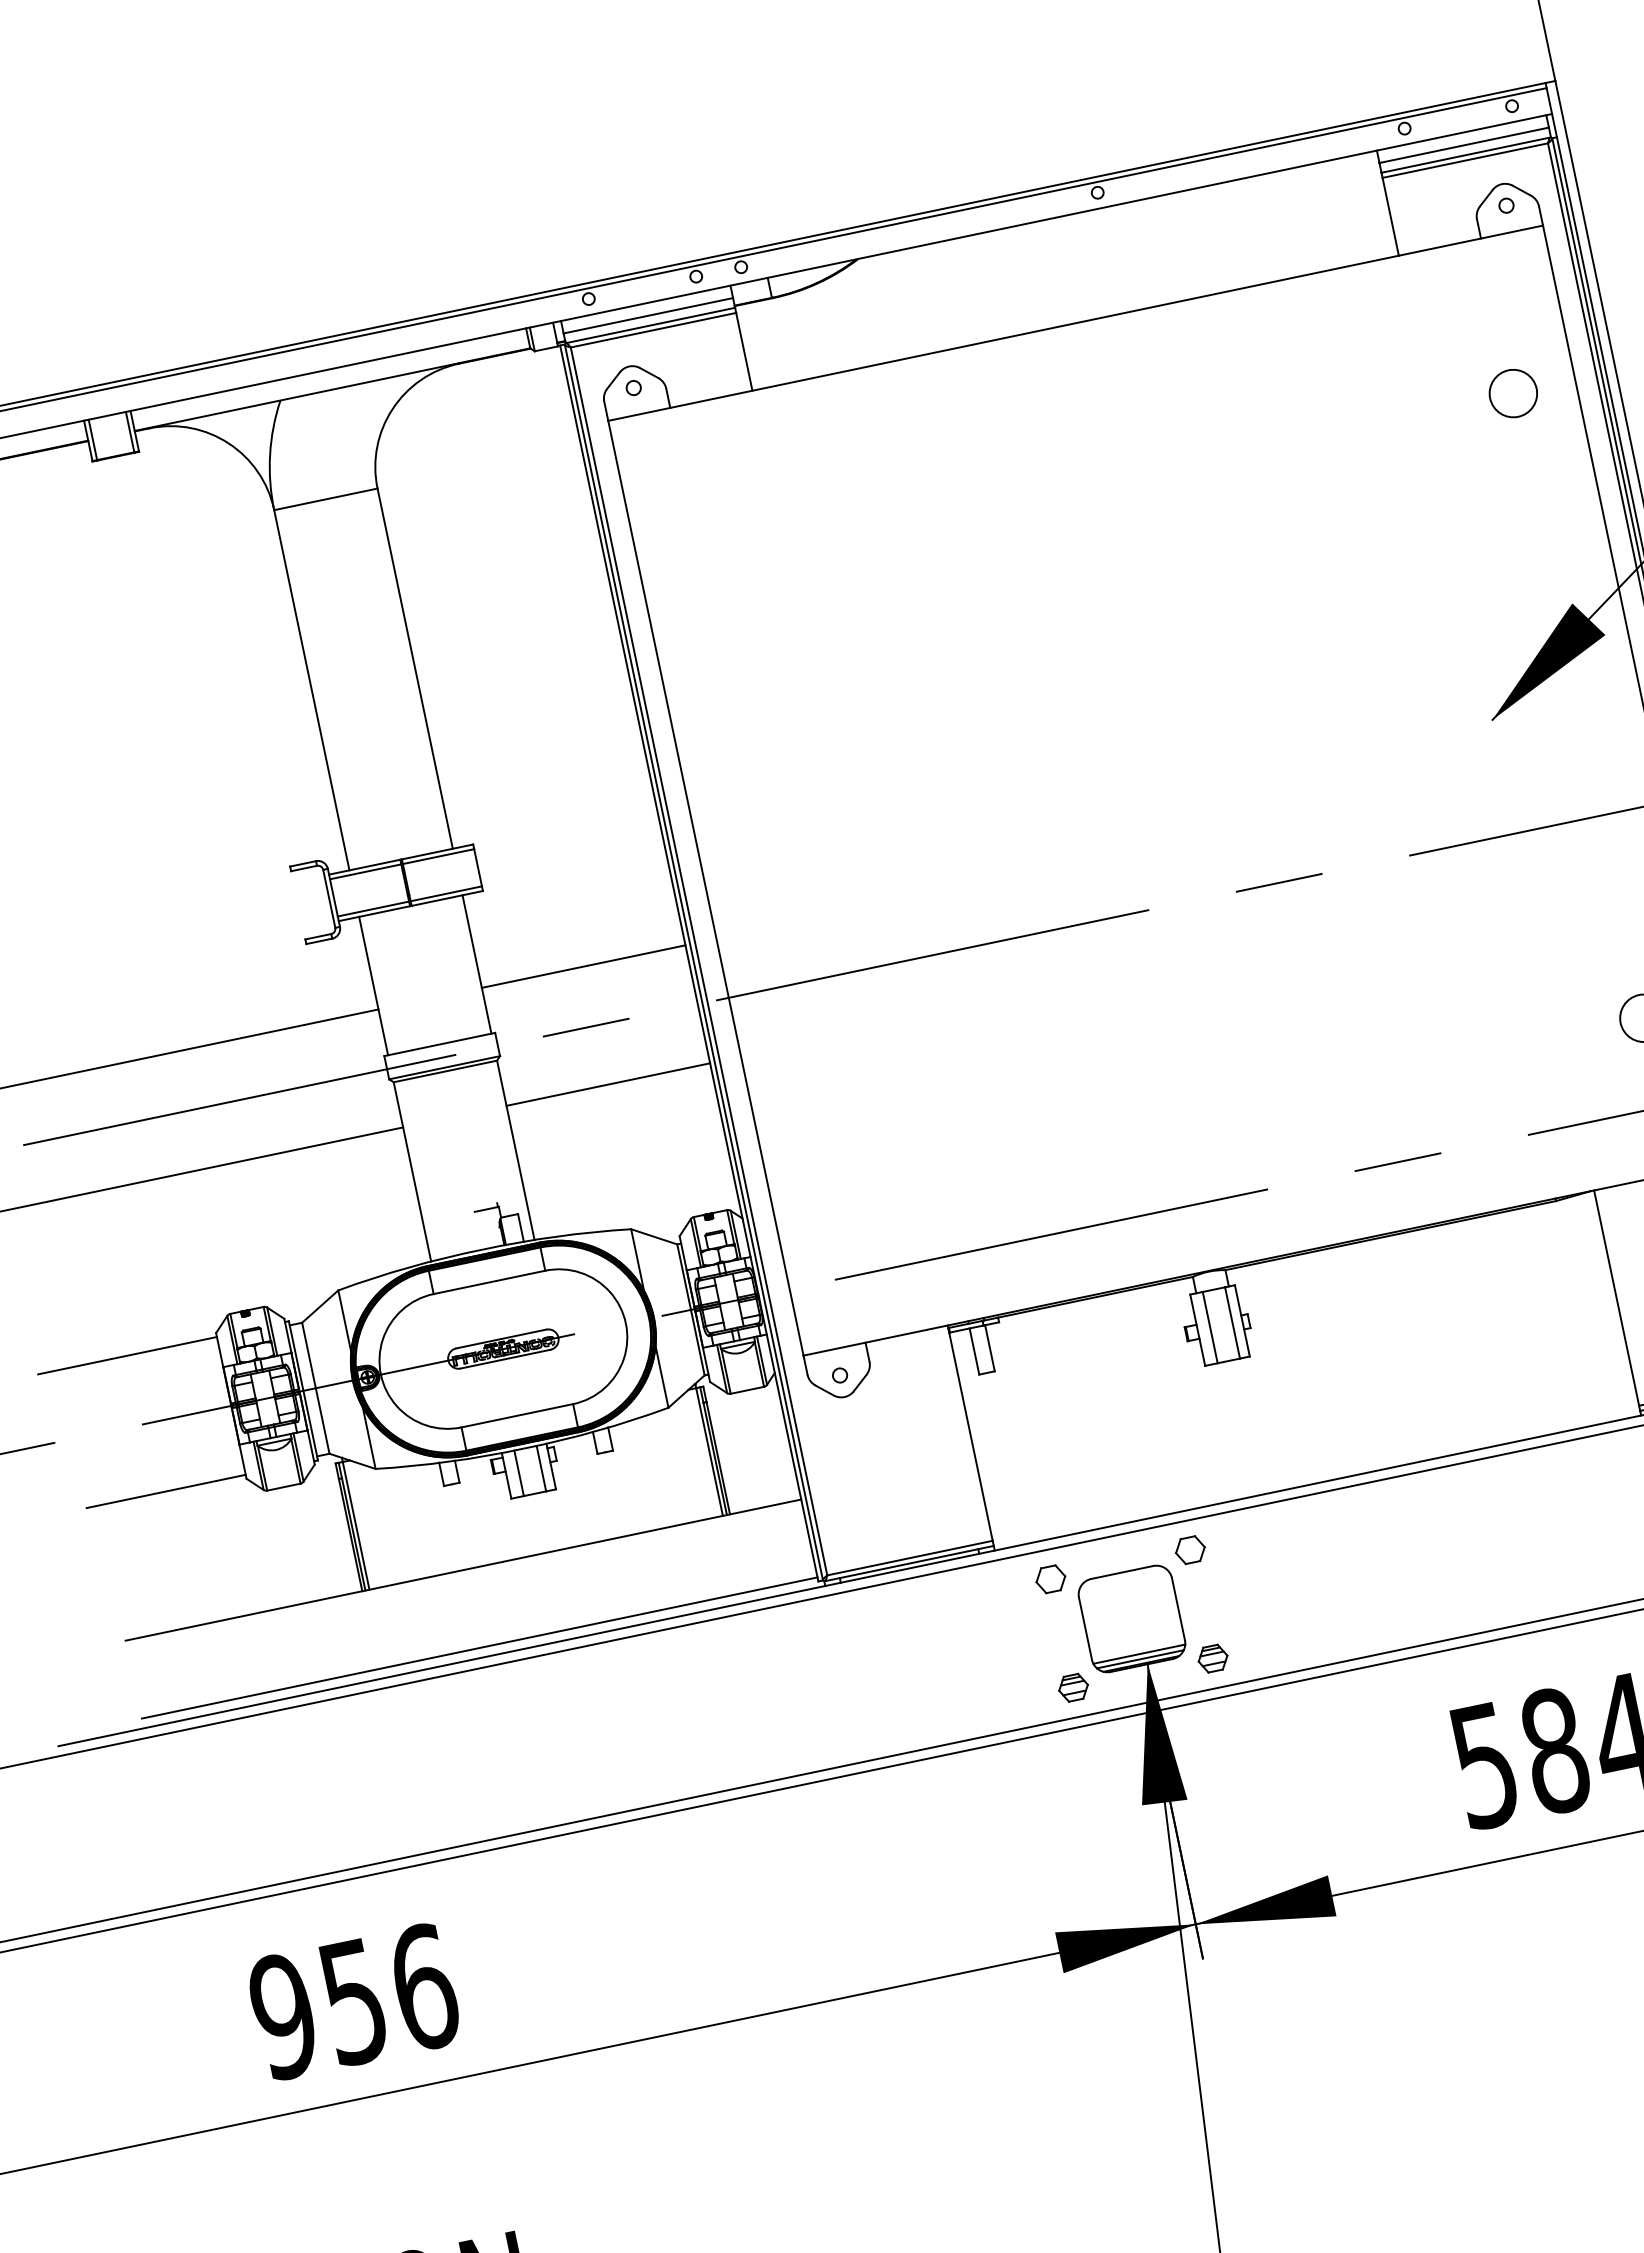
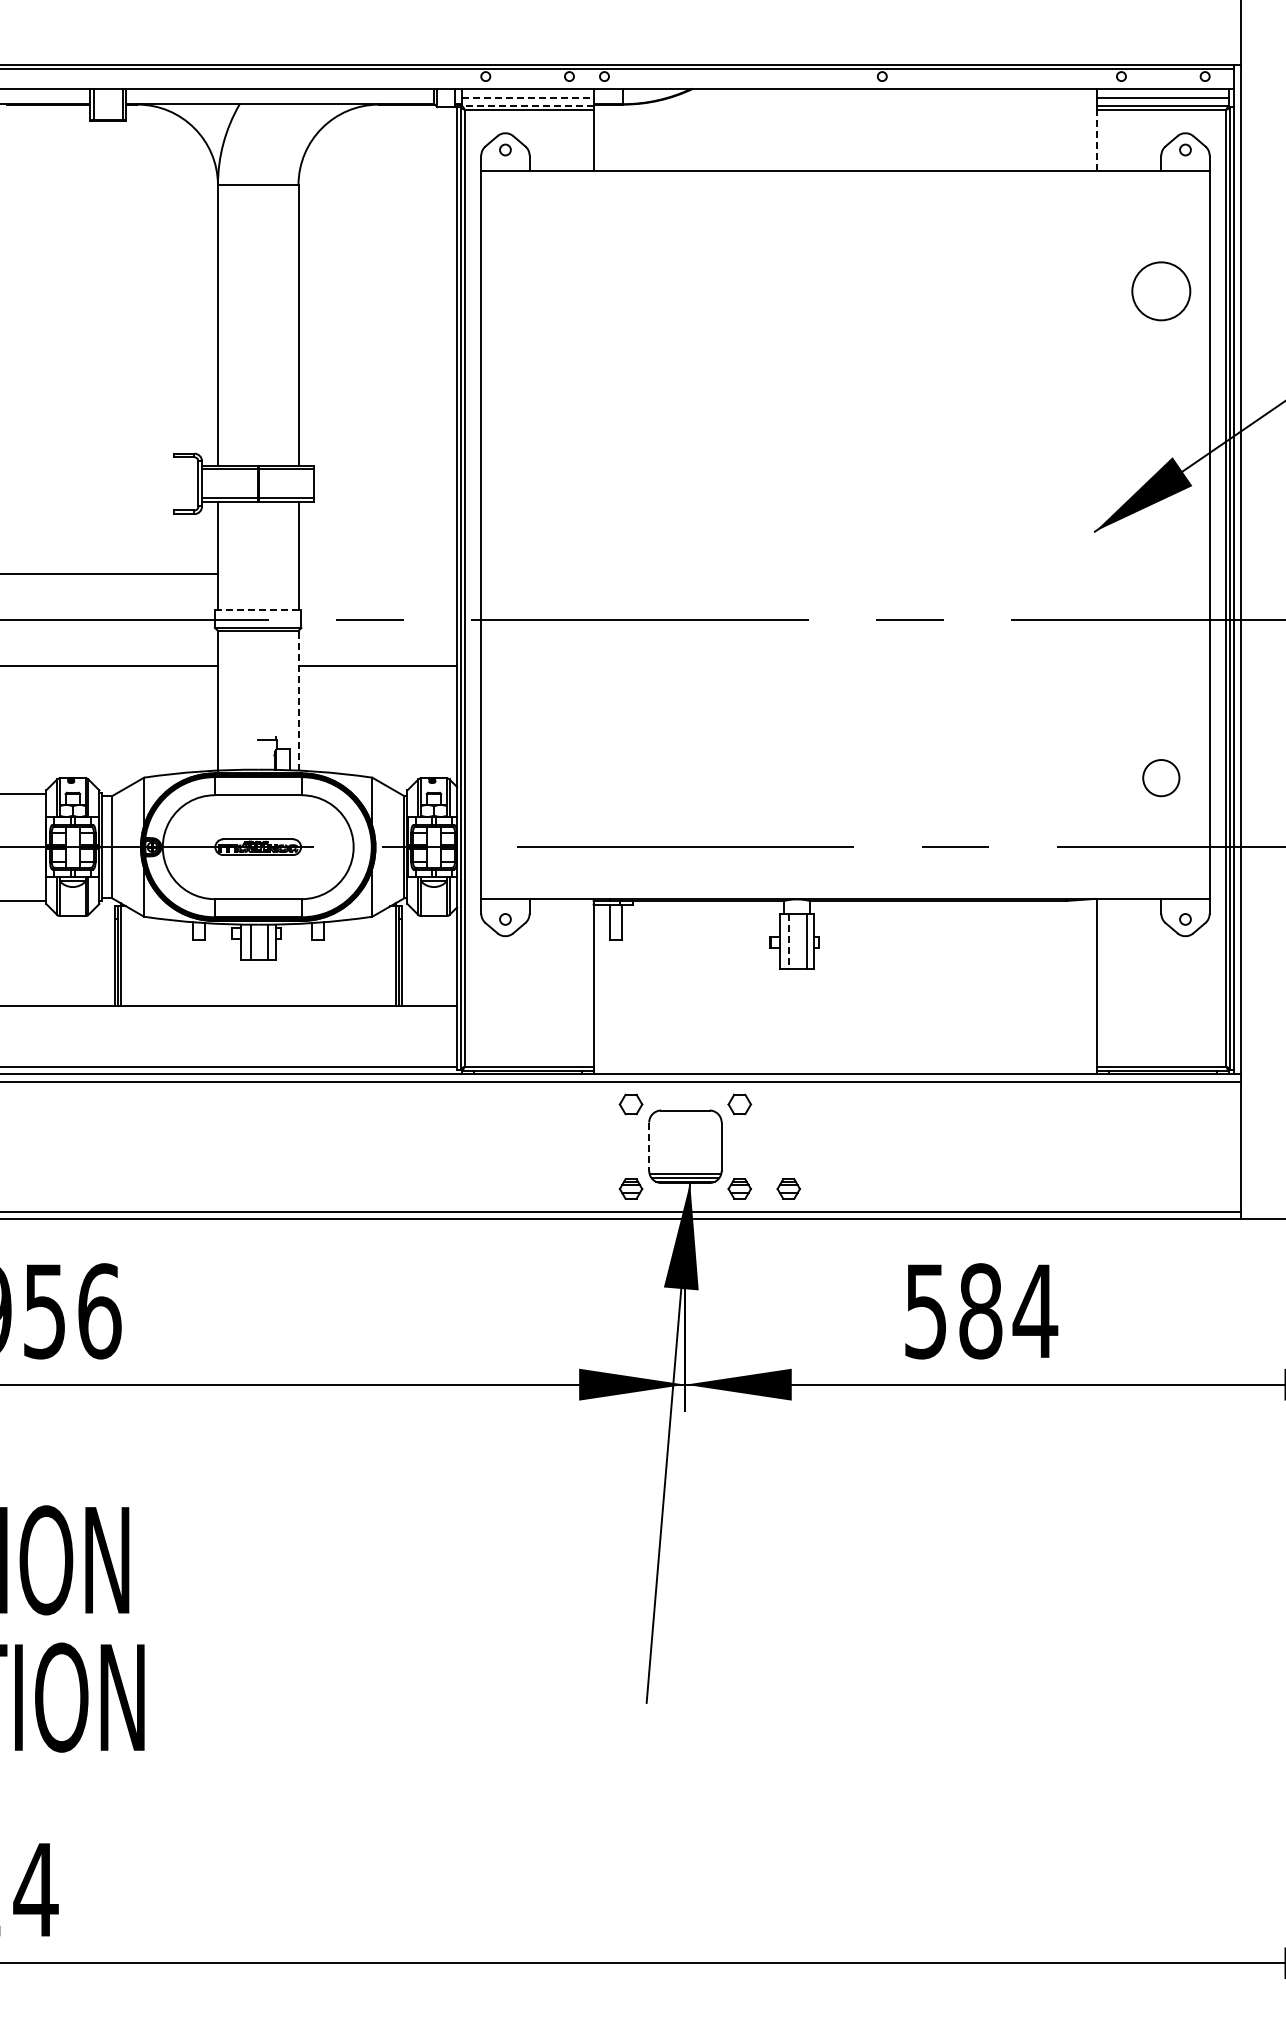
line: (1390, 215) -> (1097, 139), solid -> dashed
line: (649, 315) -> (528, 98), solid -> dashed
line: (650, 324) -> (527, 105), solid -> dashed
circle: (1513, 393) -> (1161, 291), size x1.6
line: (583, 967) -> (377, 574), removed
line: (440, 1043) -> (258, 609), solid -> dashed
line: (515, 1150) -> (298, 700), solid -> dashed
line: (1210, 1327) -> (789, 941), solid -> dashed
line: (1086, 1629) -> (649, 1147), solid -> dashed
part: (1275, 1644) -> (788, 1188), added

